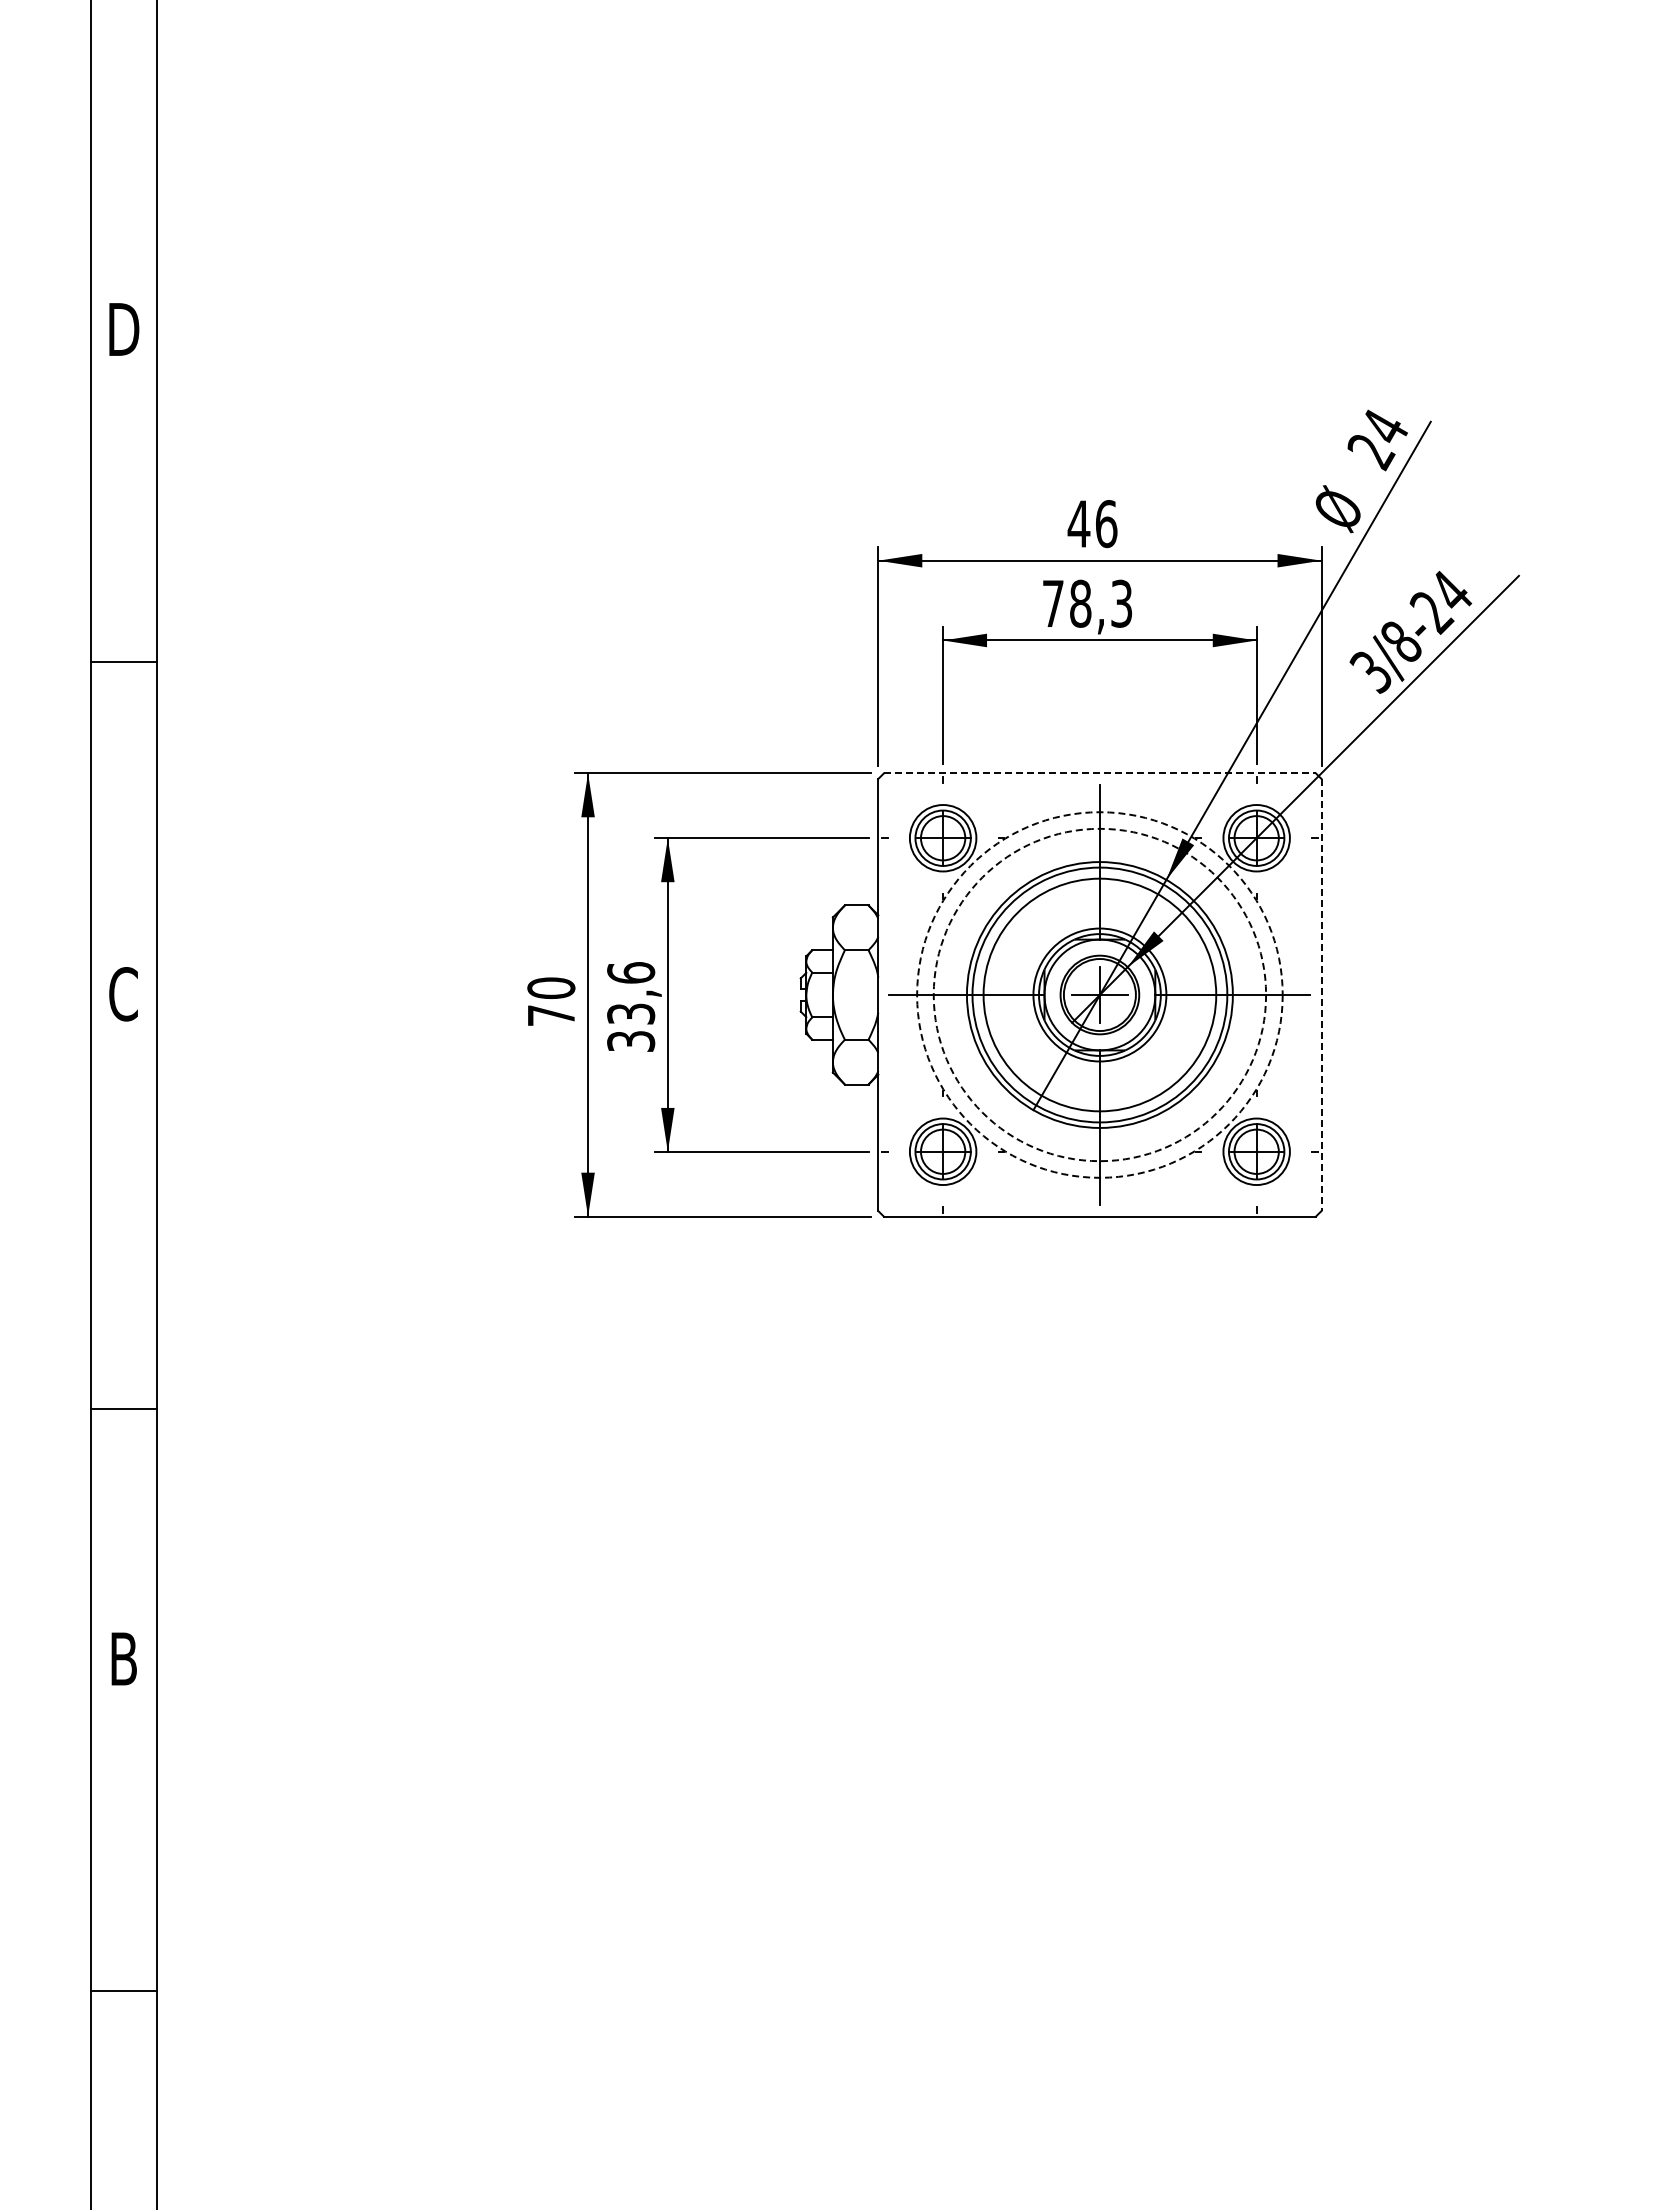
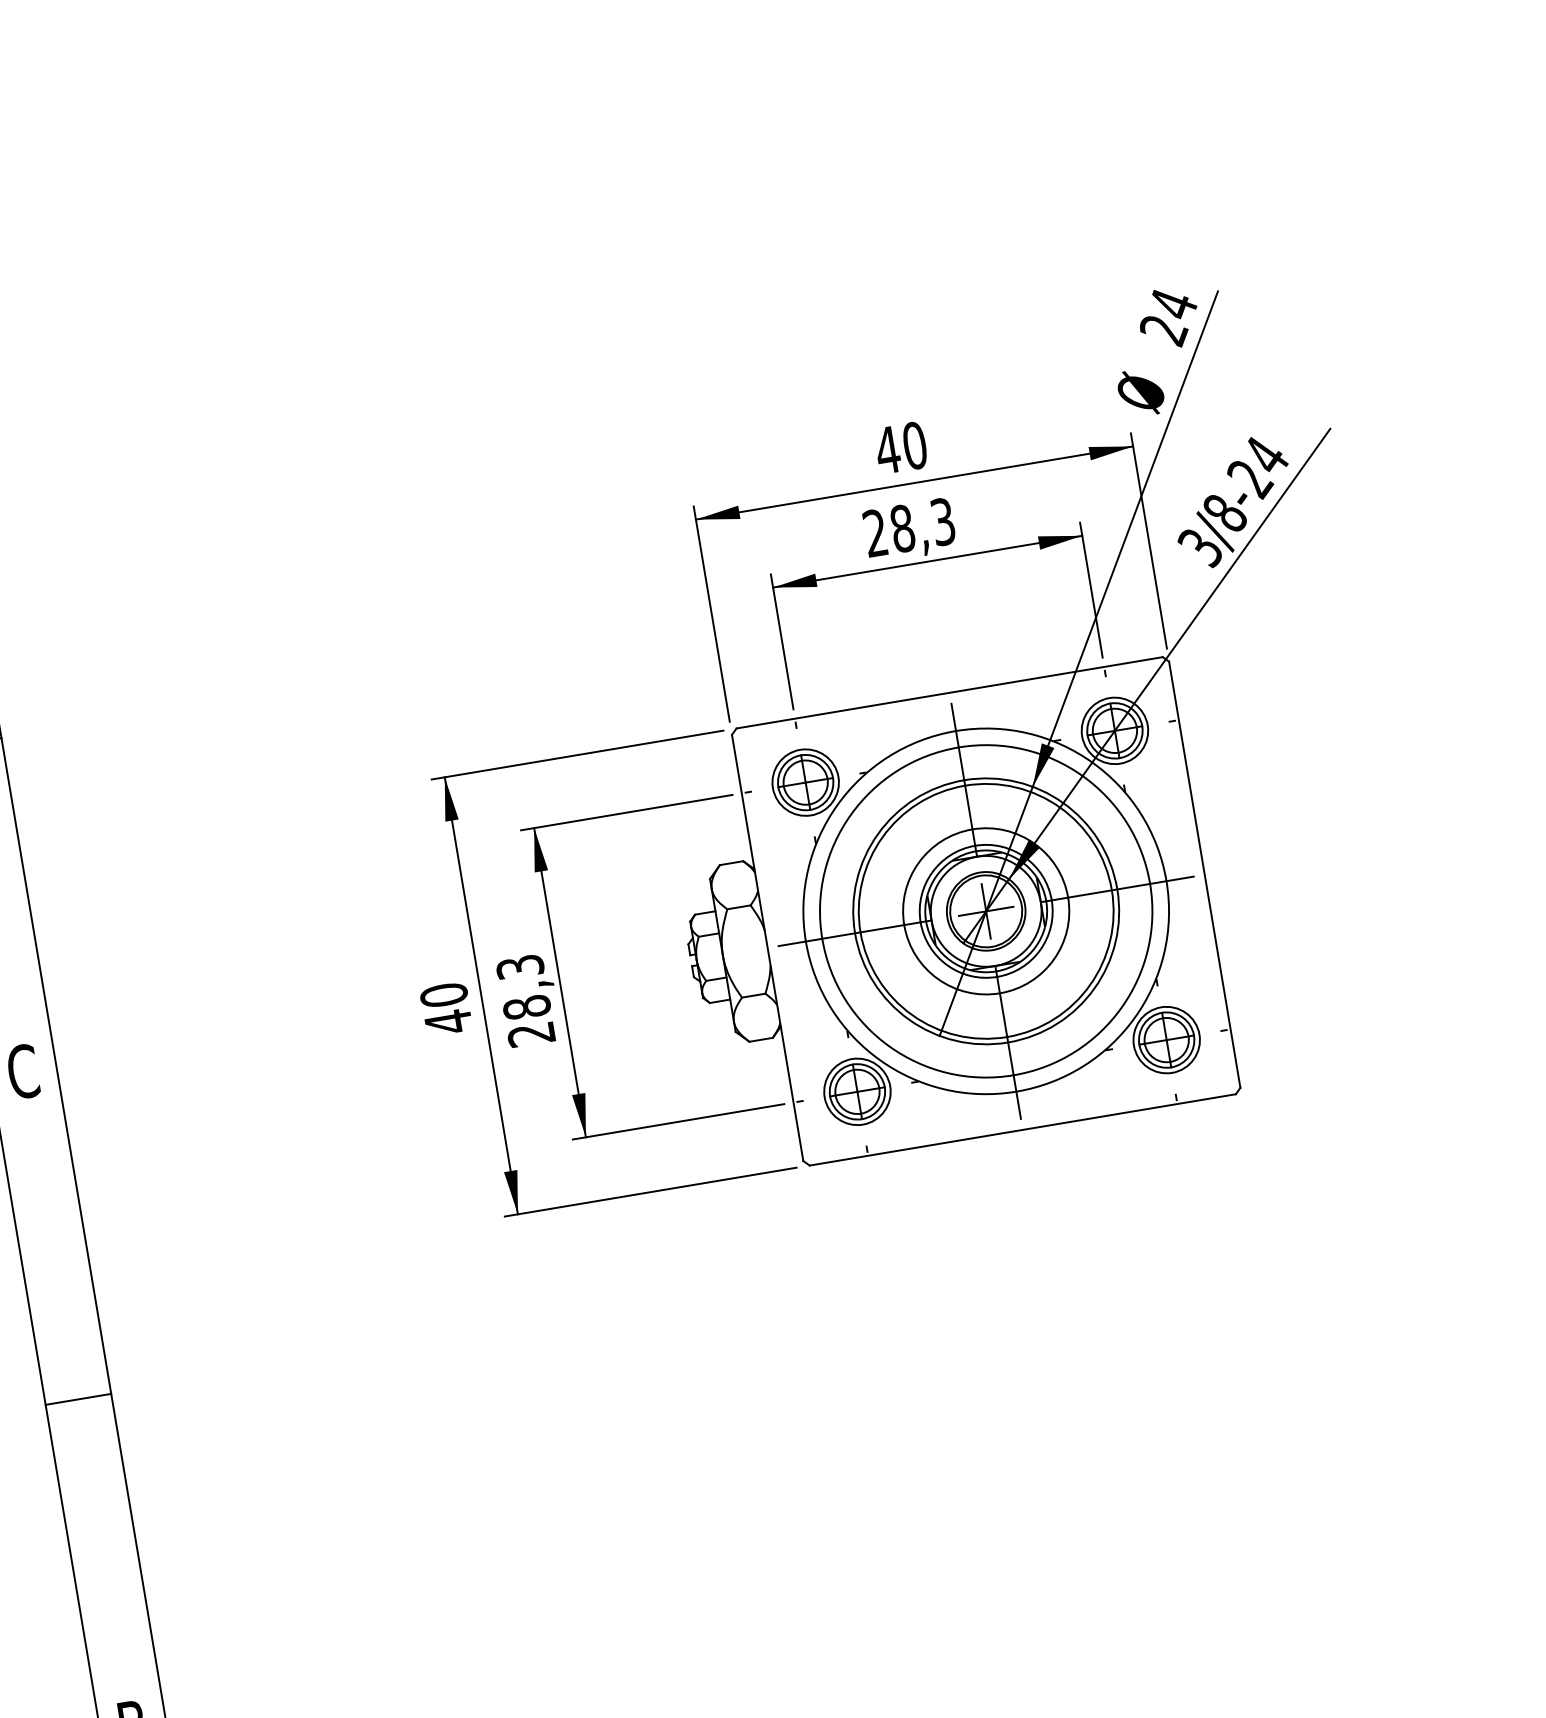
text: (1106, 523) -> (914, 445), 46 -> 40
text: (1052, 602) -> (874, 532), 78,3 -> 28,3
line: (1100, 773) -> (950, 692), dashed -> solid
circle: (1099, 994) -> (985, 910), dashed -> solid
circle: (1099, 994) -> (985, 910), dashed -> solid
circle: (1099, 994) -> (985, 910), size x0.71
line: (1321, 995) -> (1204, 875), dashed -> solid
text: (631, 1006) -> (526, 1000), 33,6 -> 28,3
text: (551, 1015) -> (448, 1022), 70 -> 40
line: (123, 1408) -> (77, 1399), moved

